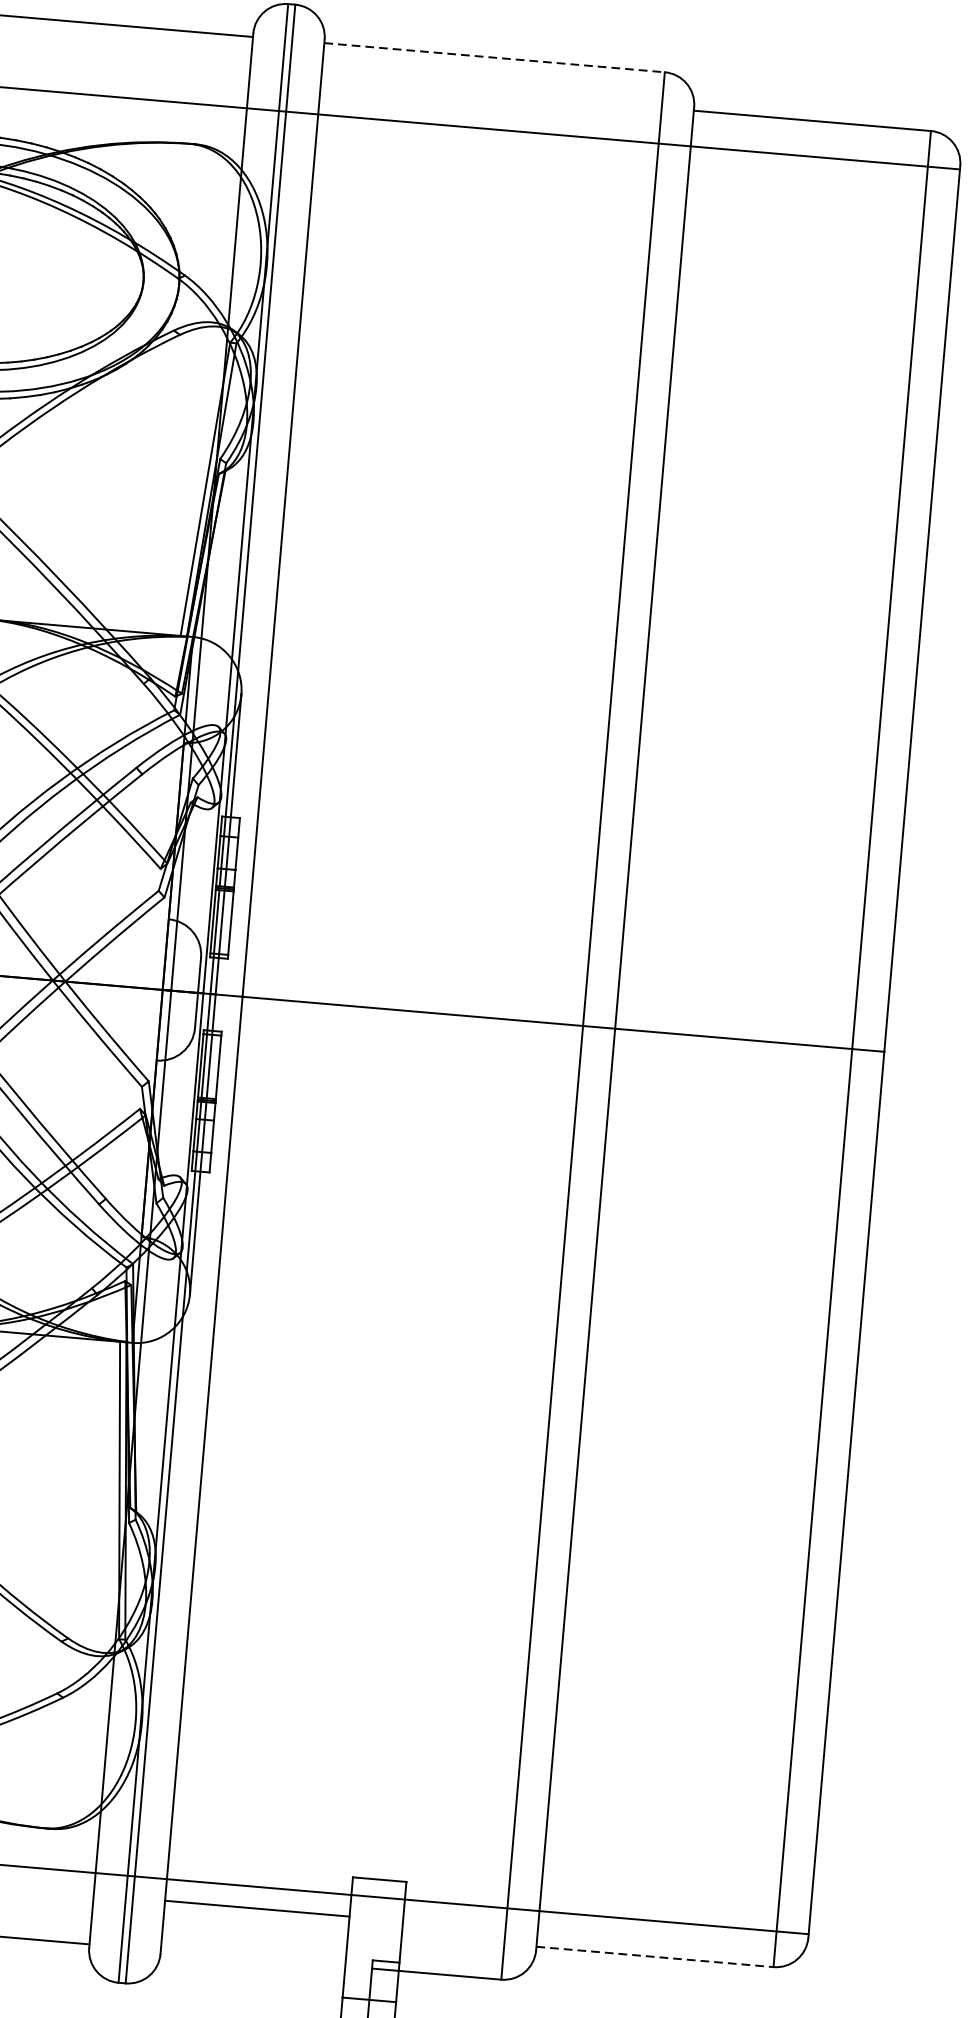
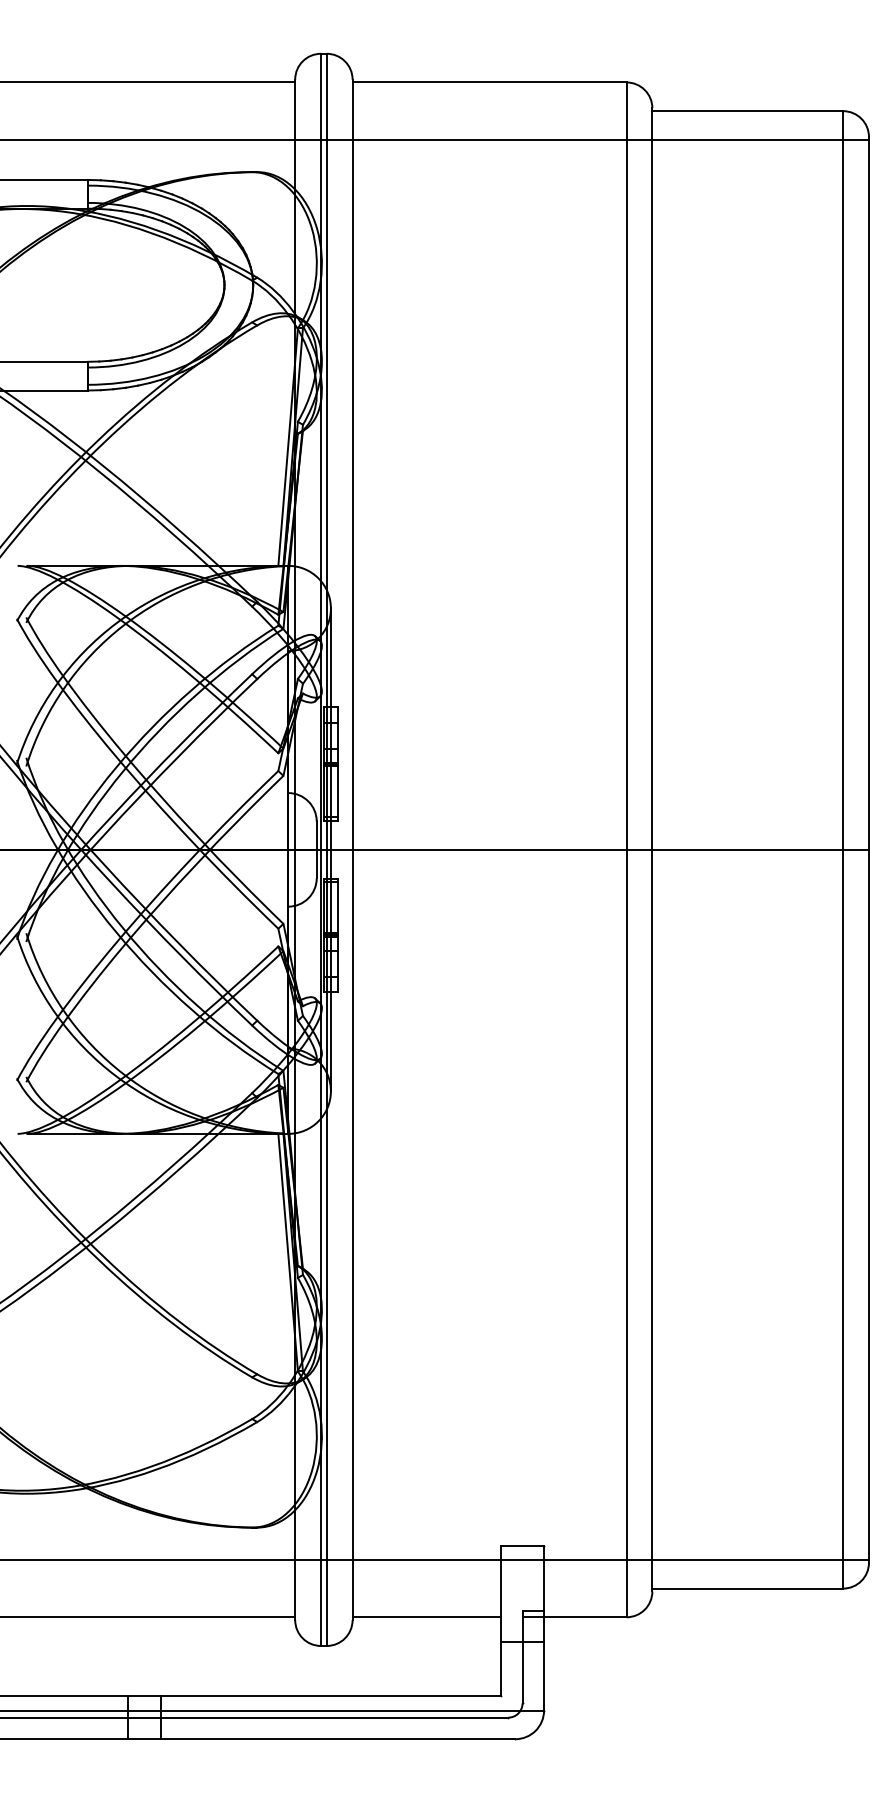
line: (494, 57) -> (489, 82), dashed -> solid
line: (256, 1908) -> (426, 1617), moved
line: (655, 1956) -> (748, 1588), dashed -> solid

